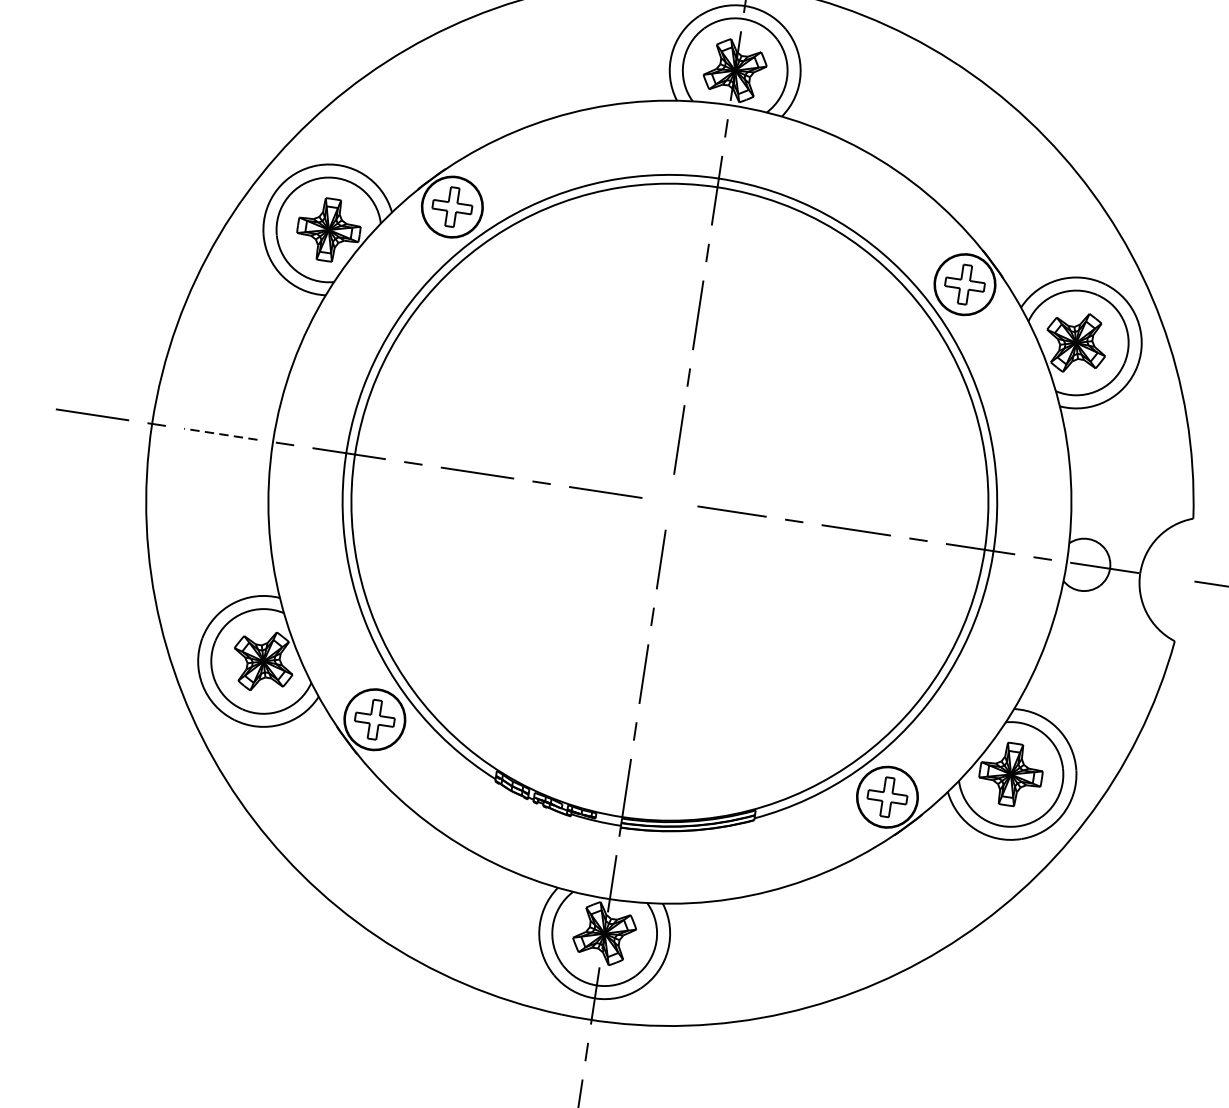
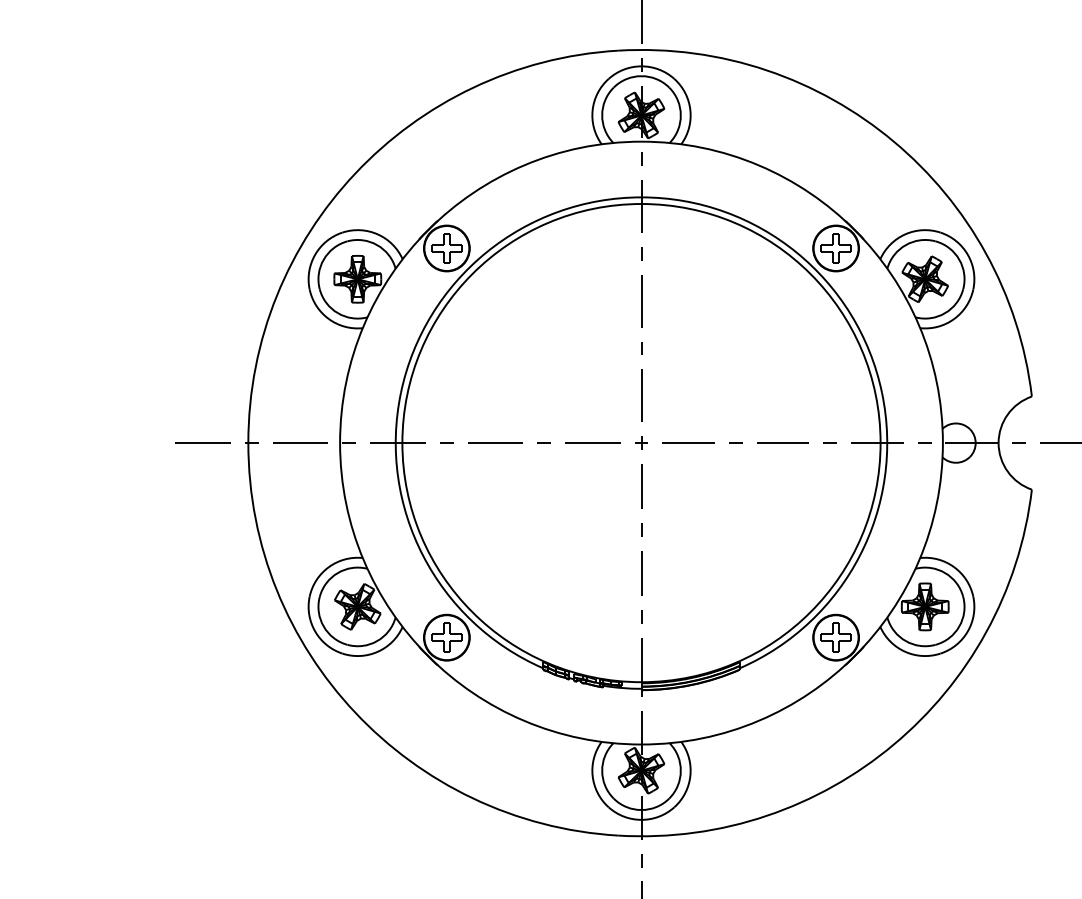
line: (220, 434) -> (300, 443), dashed -> solid
part: (670, 501) -> (641, 442), added
line: (1166, 576) -> (1018, 442), added

